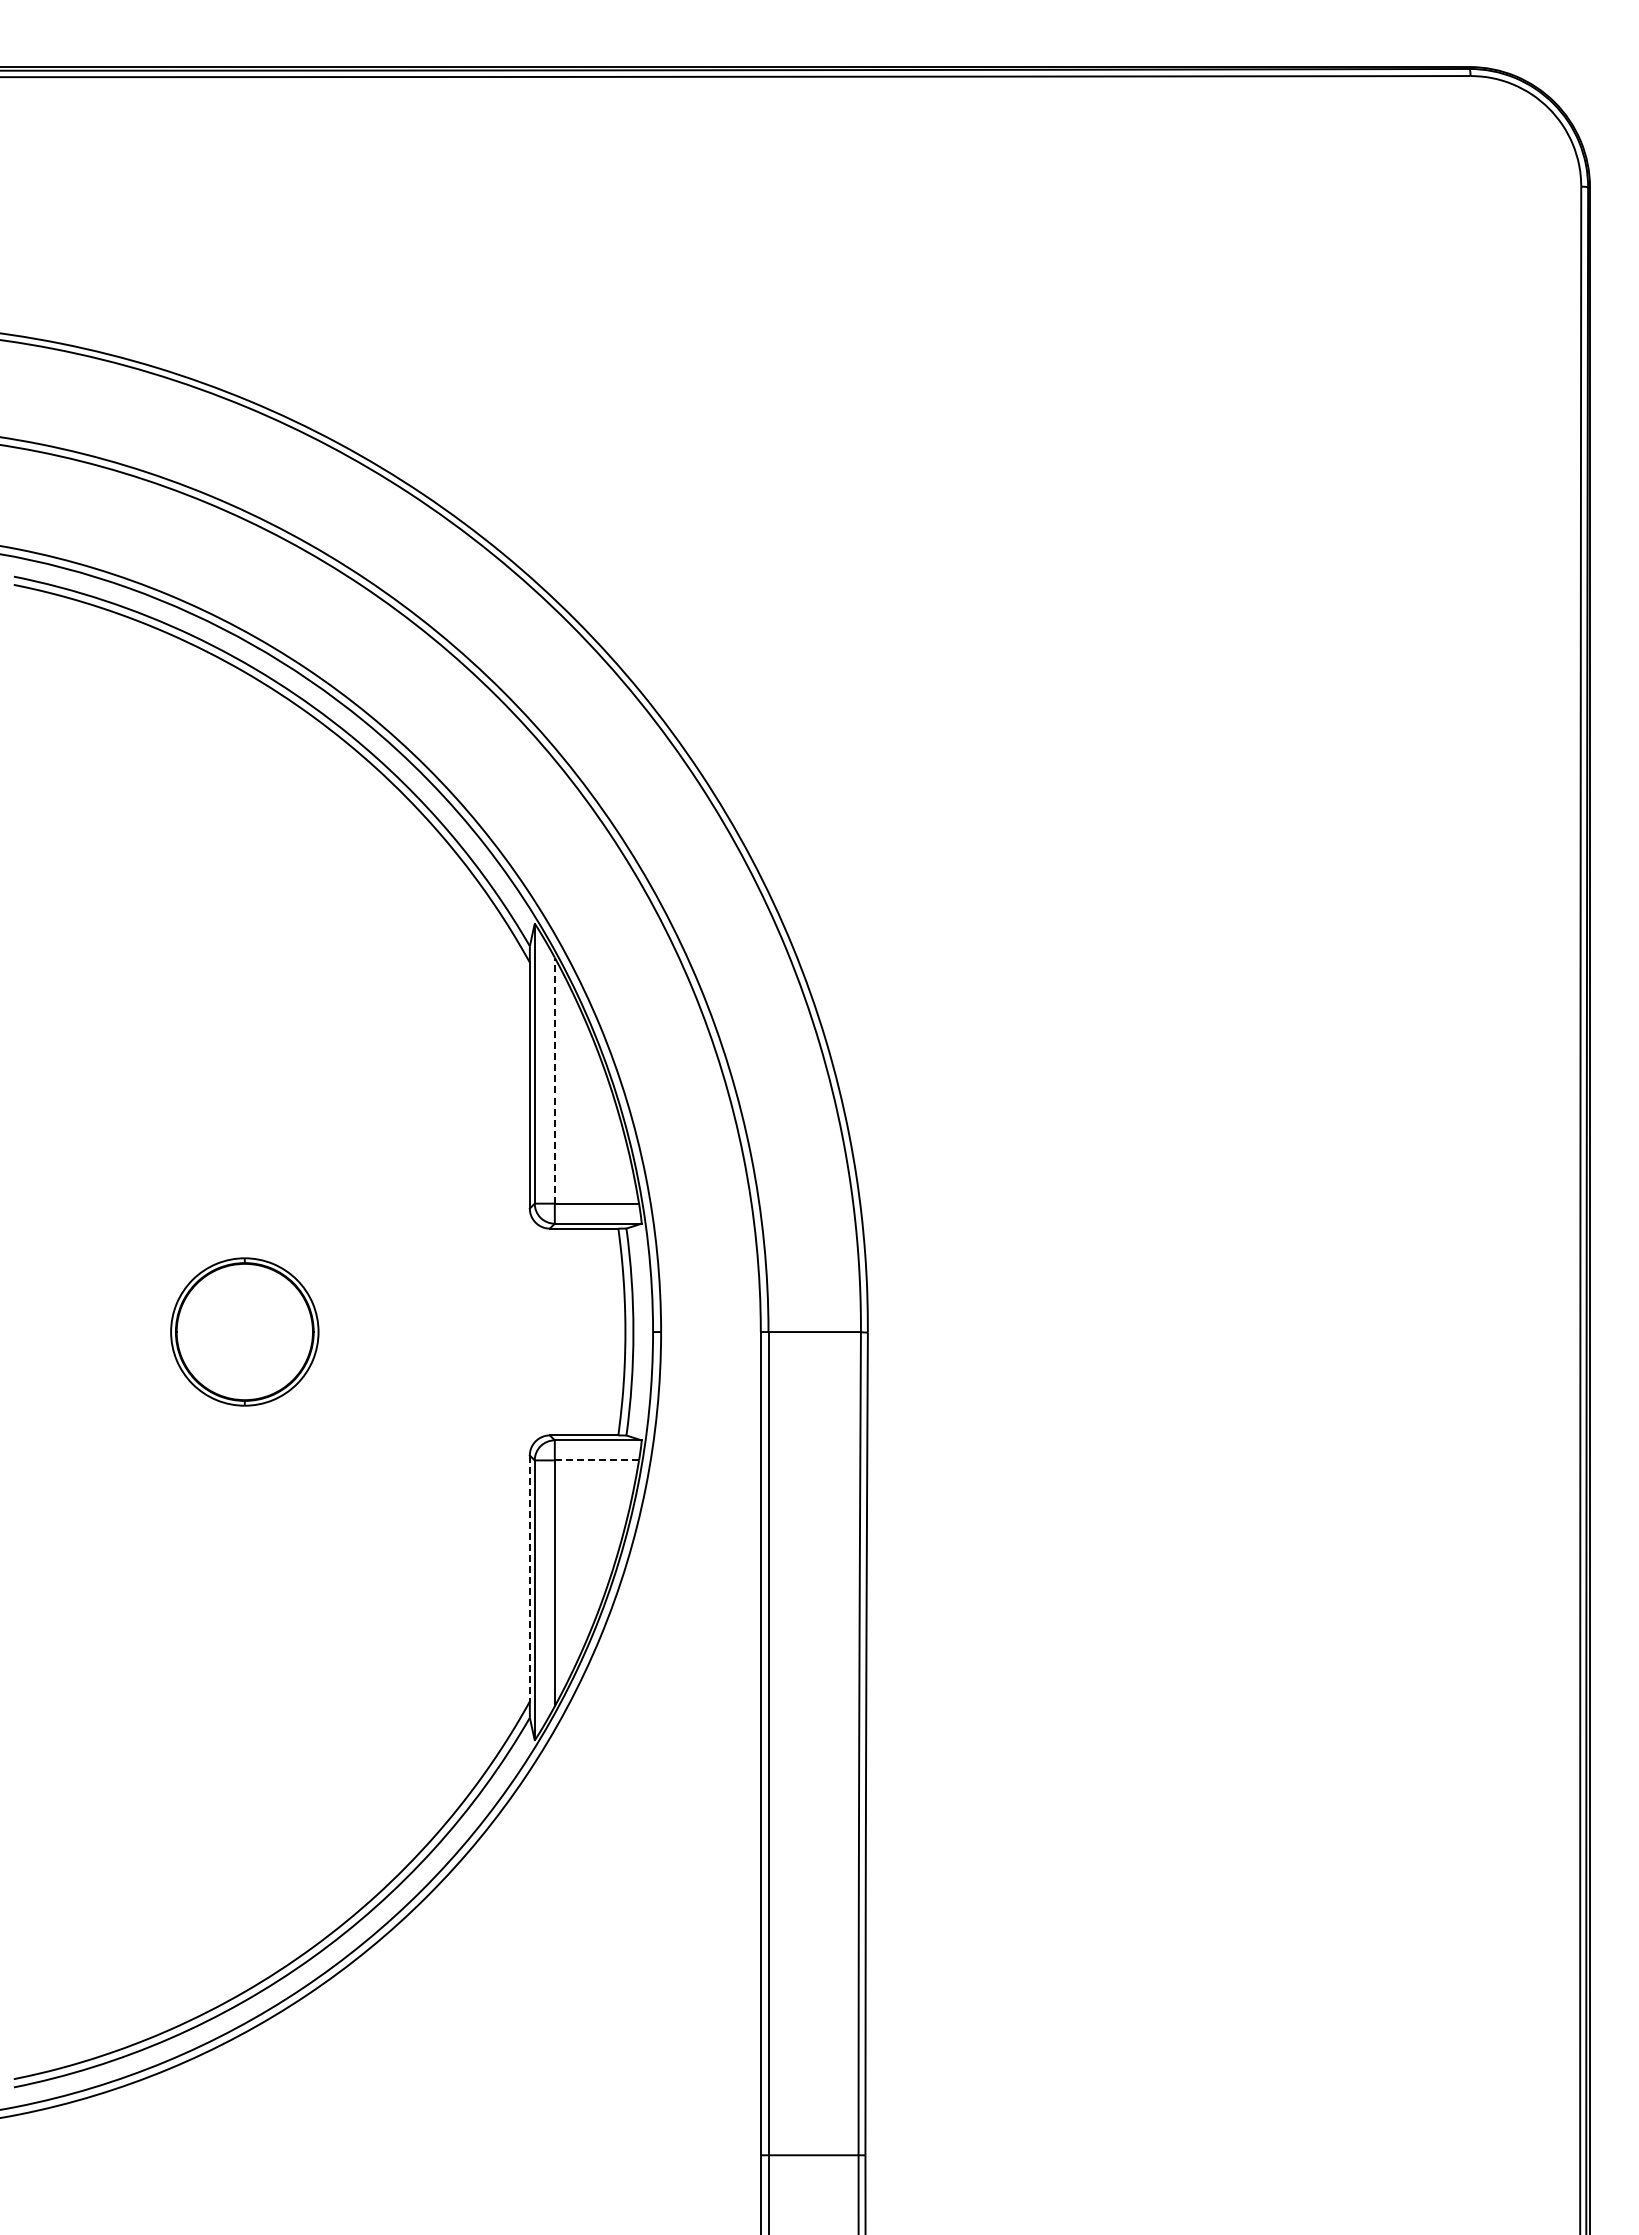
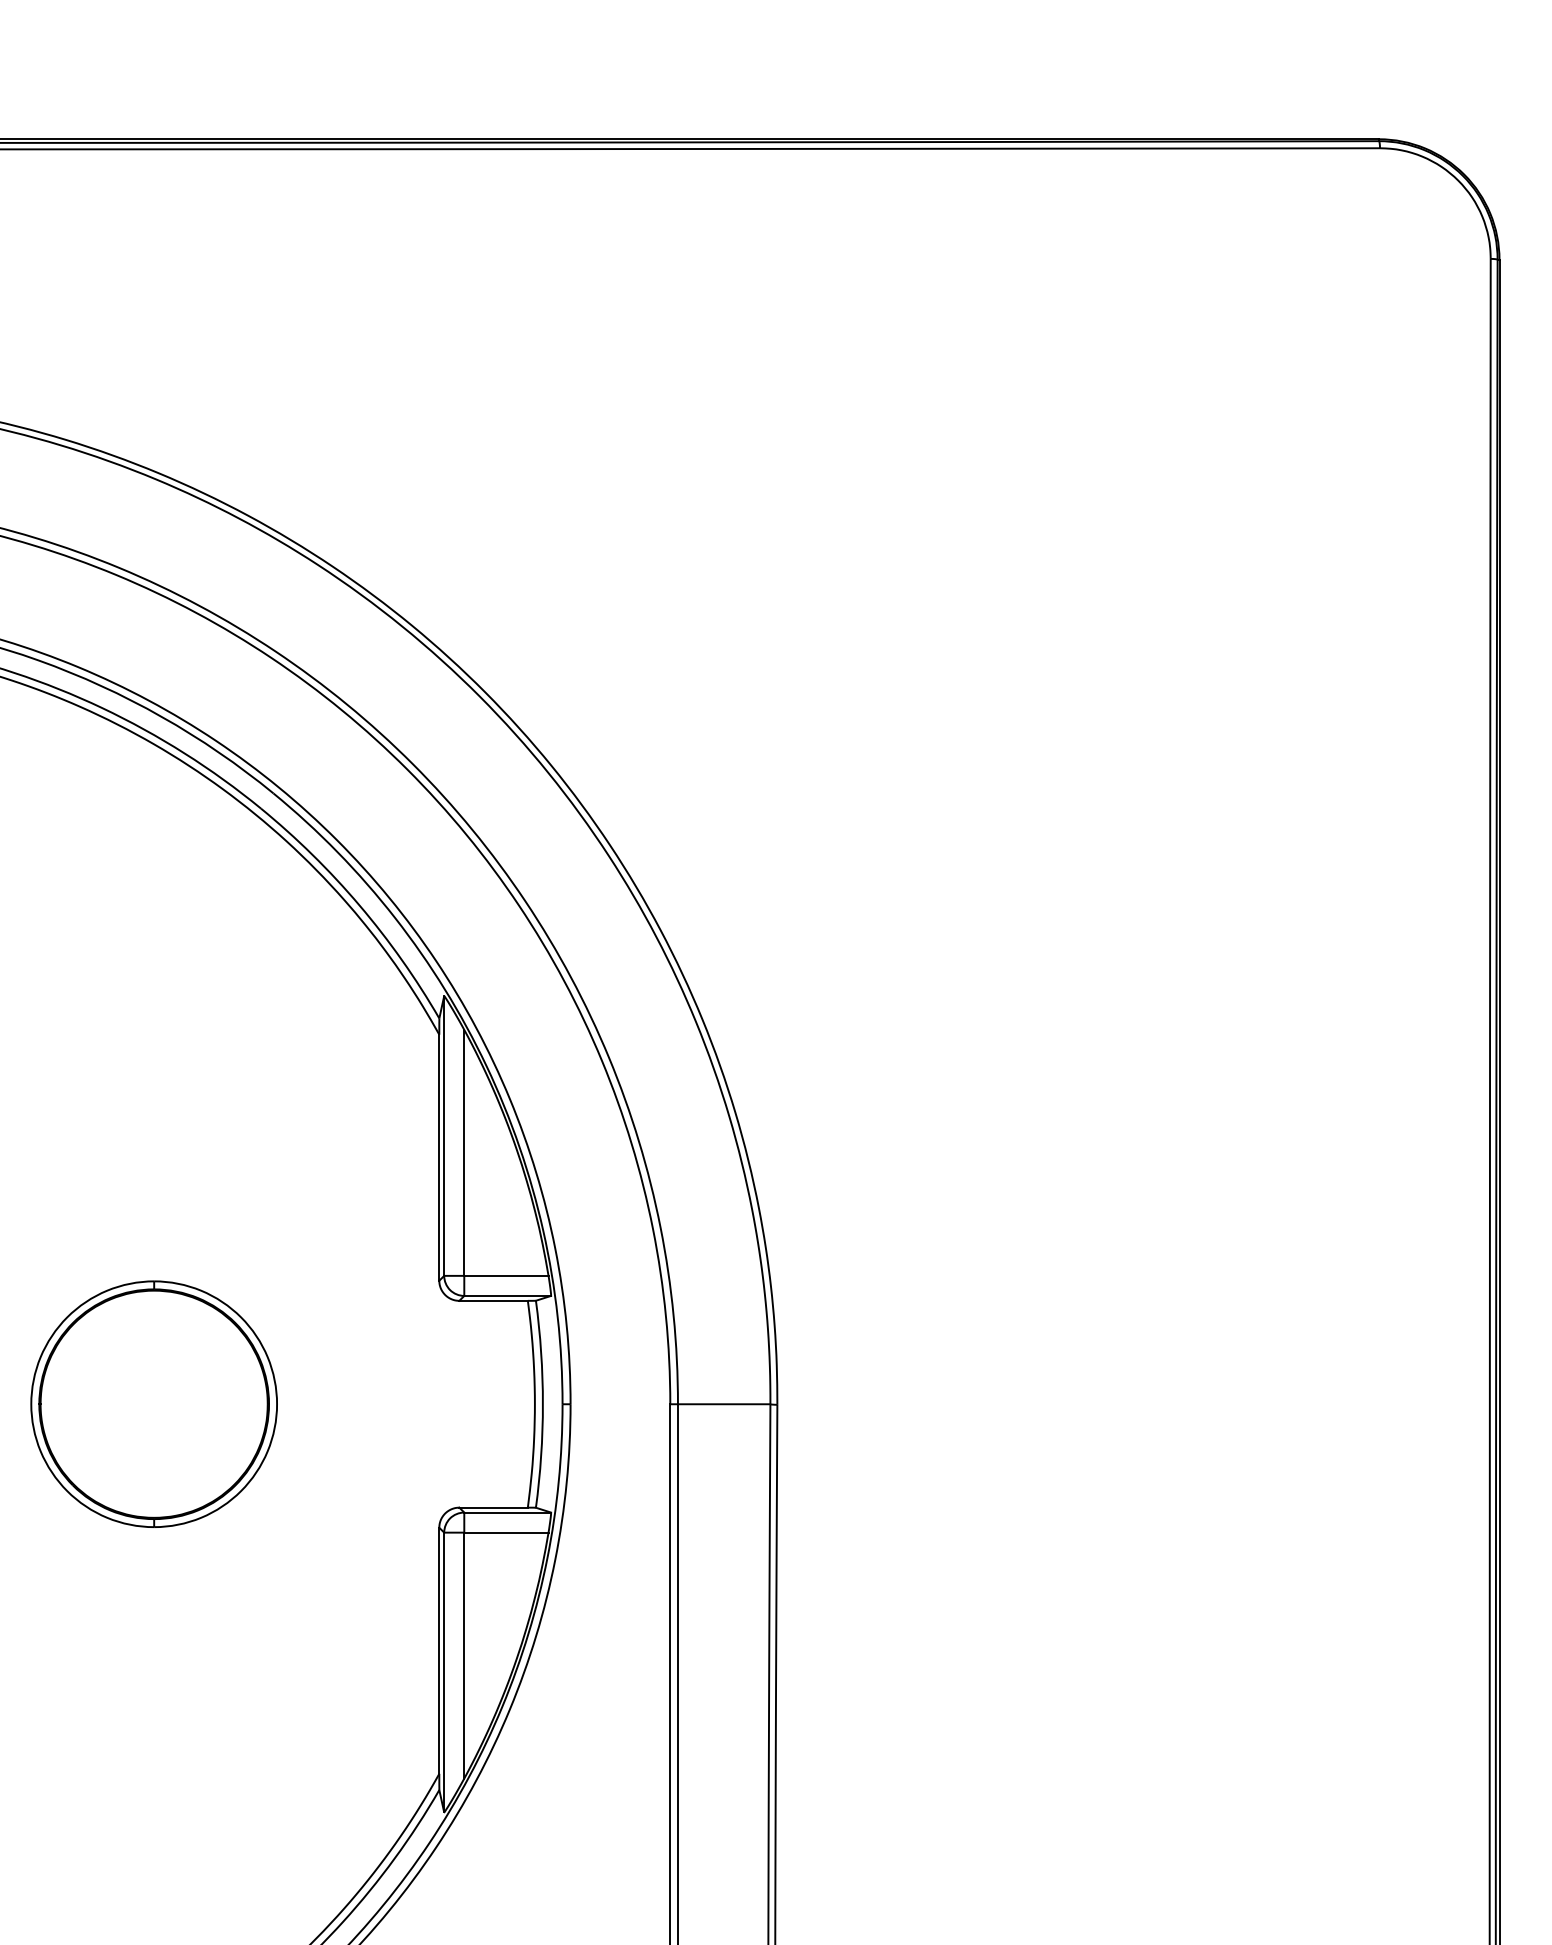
line: (554, 1080) -> (463, 1152), dashed -> solid
part: (244, 1331) -> (153, 1403), size x1.67
line: (597, 1460) -> (506, 1532), dashed -> solid
line: (529, 1579) -> (438, 1651), dashed -> solid

